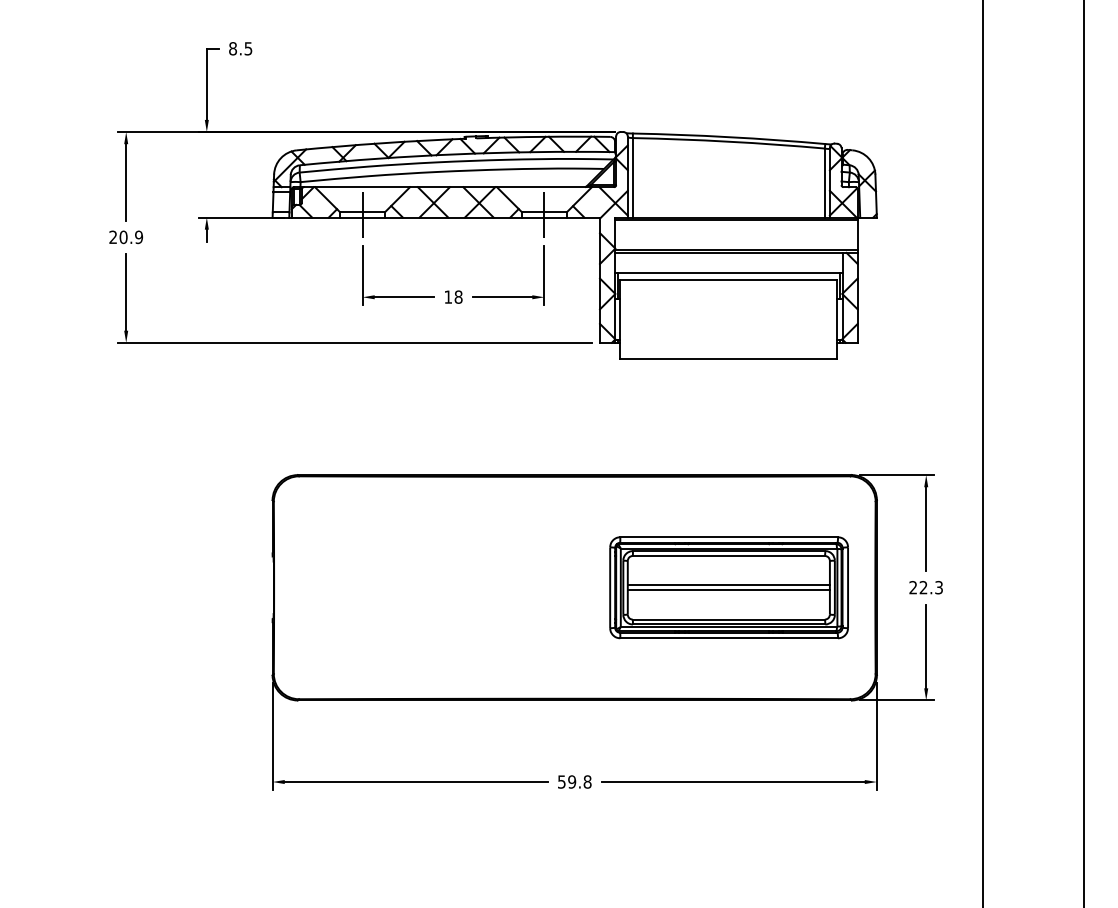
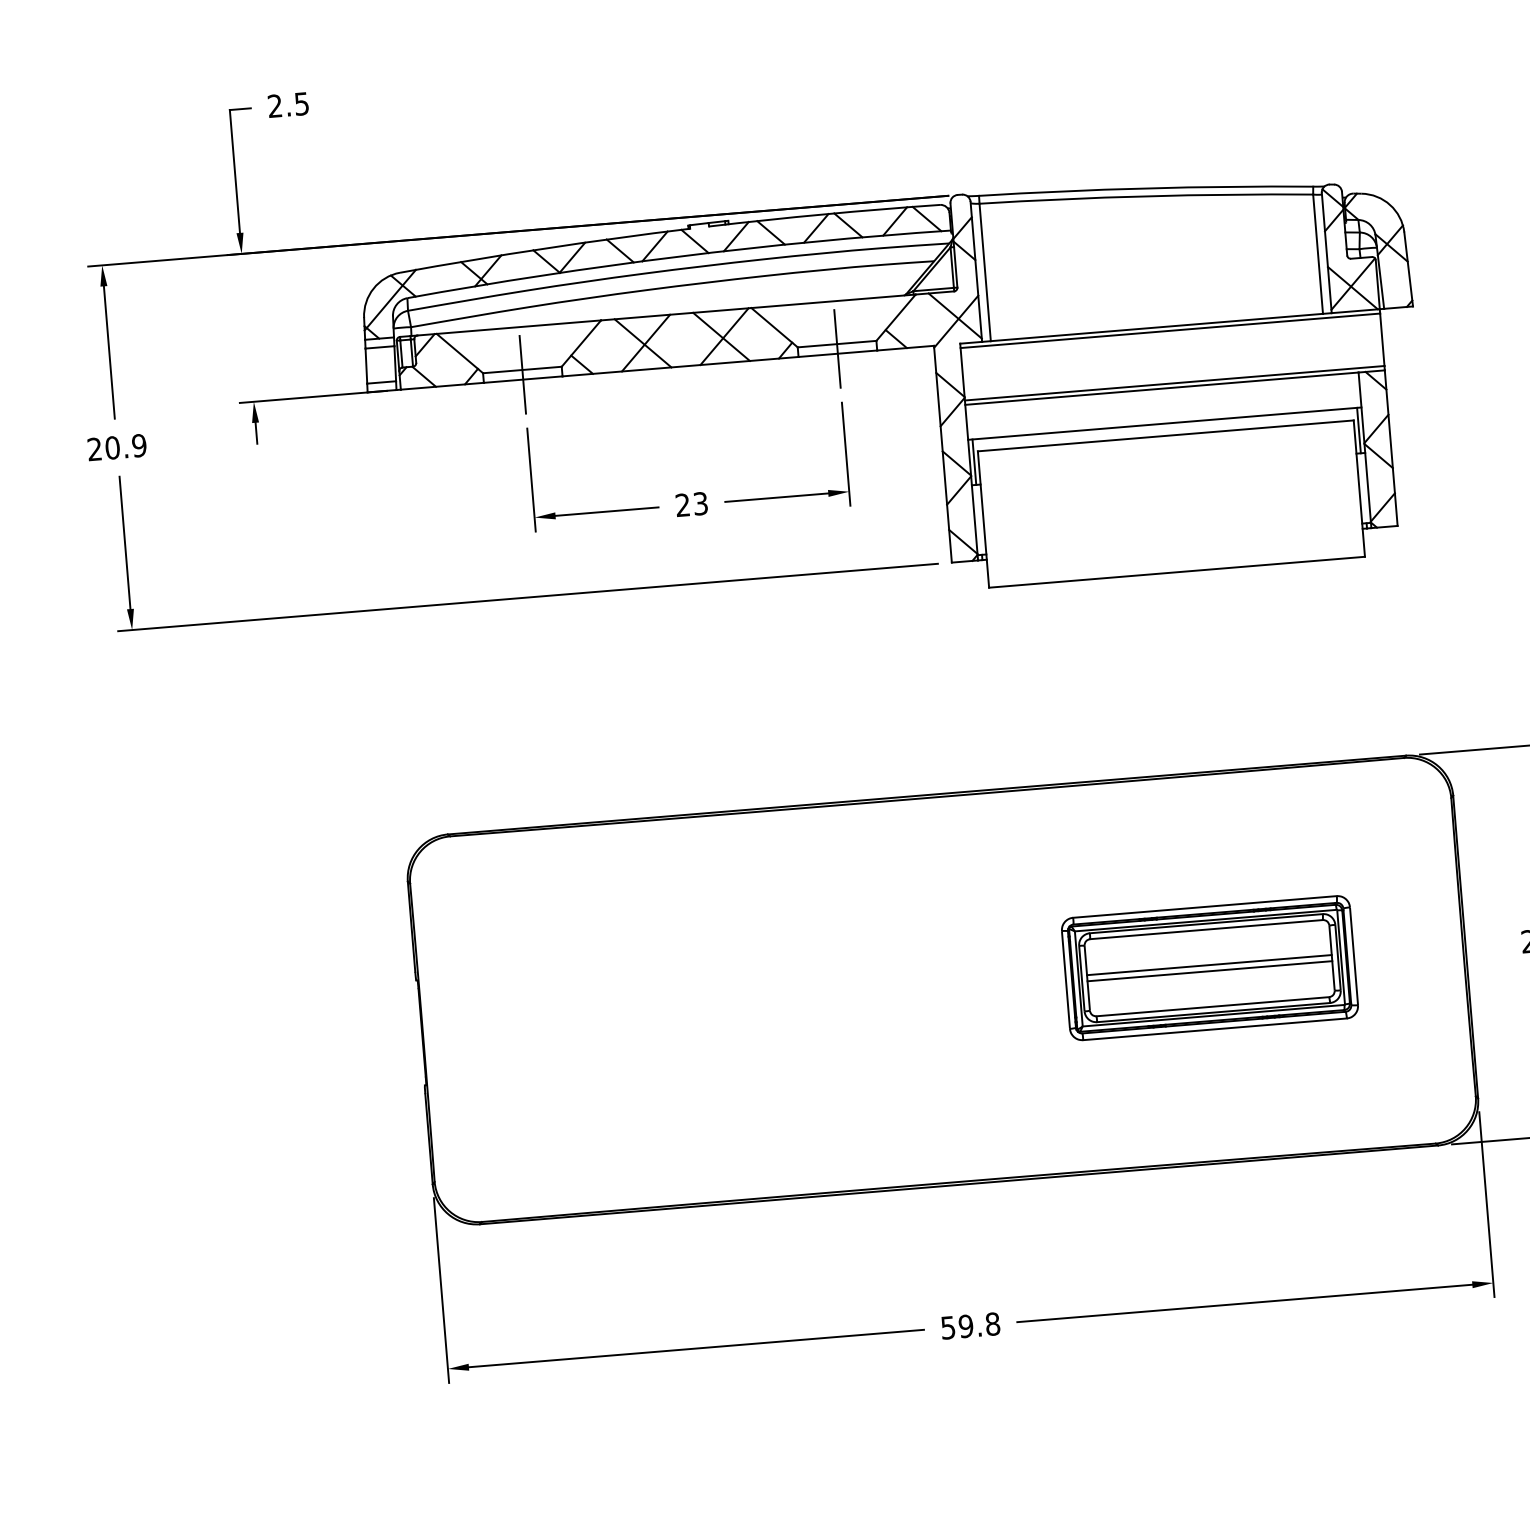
text: (232, 48) -> (274, 105), 8.5 -> 2.5
text: (453, 296) -> (691, 503), 18 -> 23
part: (728, 587) -> (1208, 967), size x0.7

